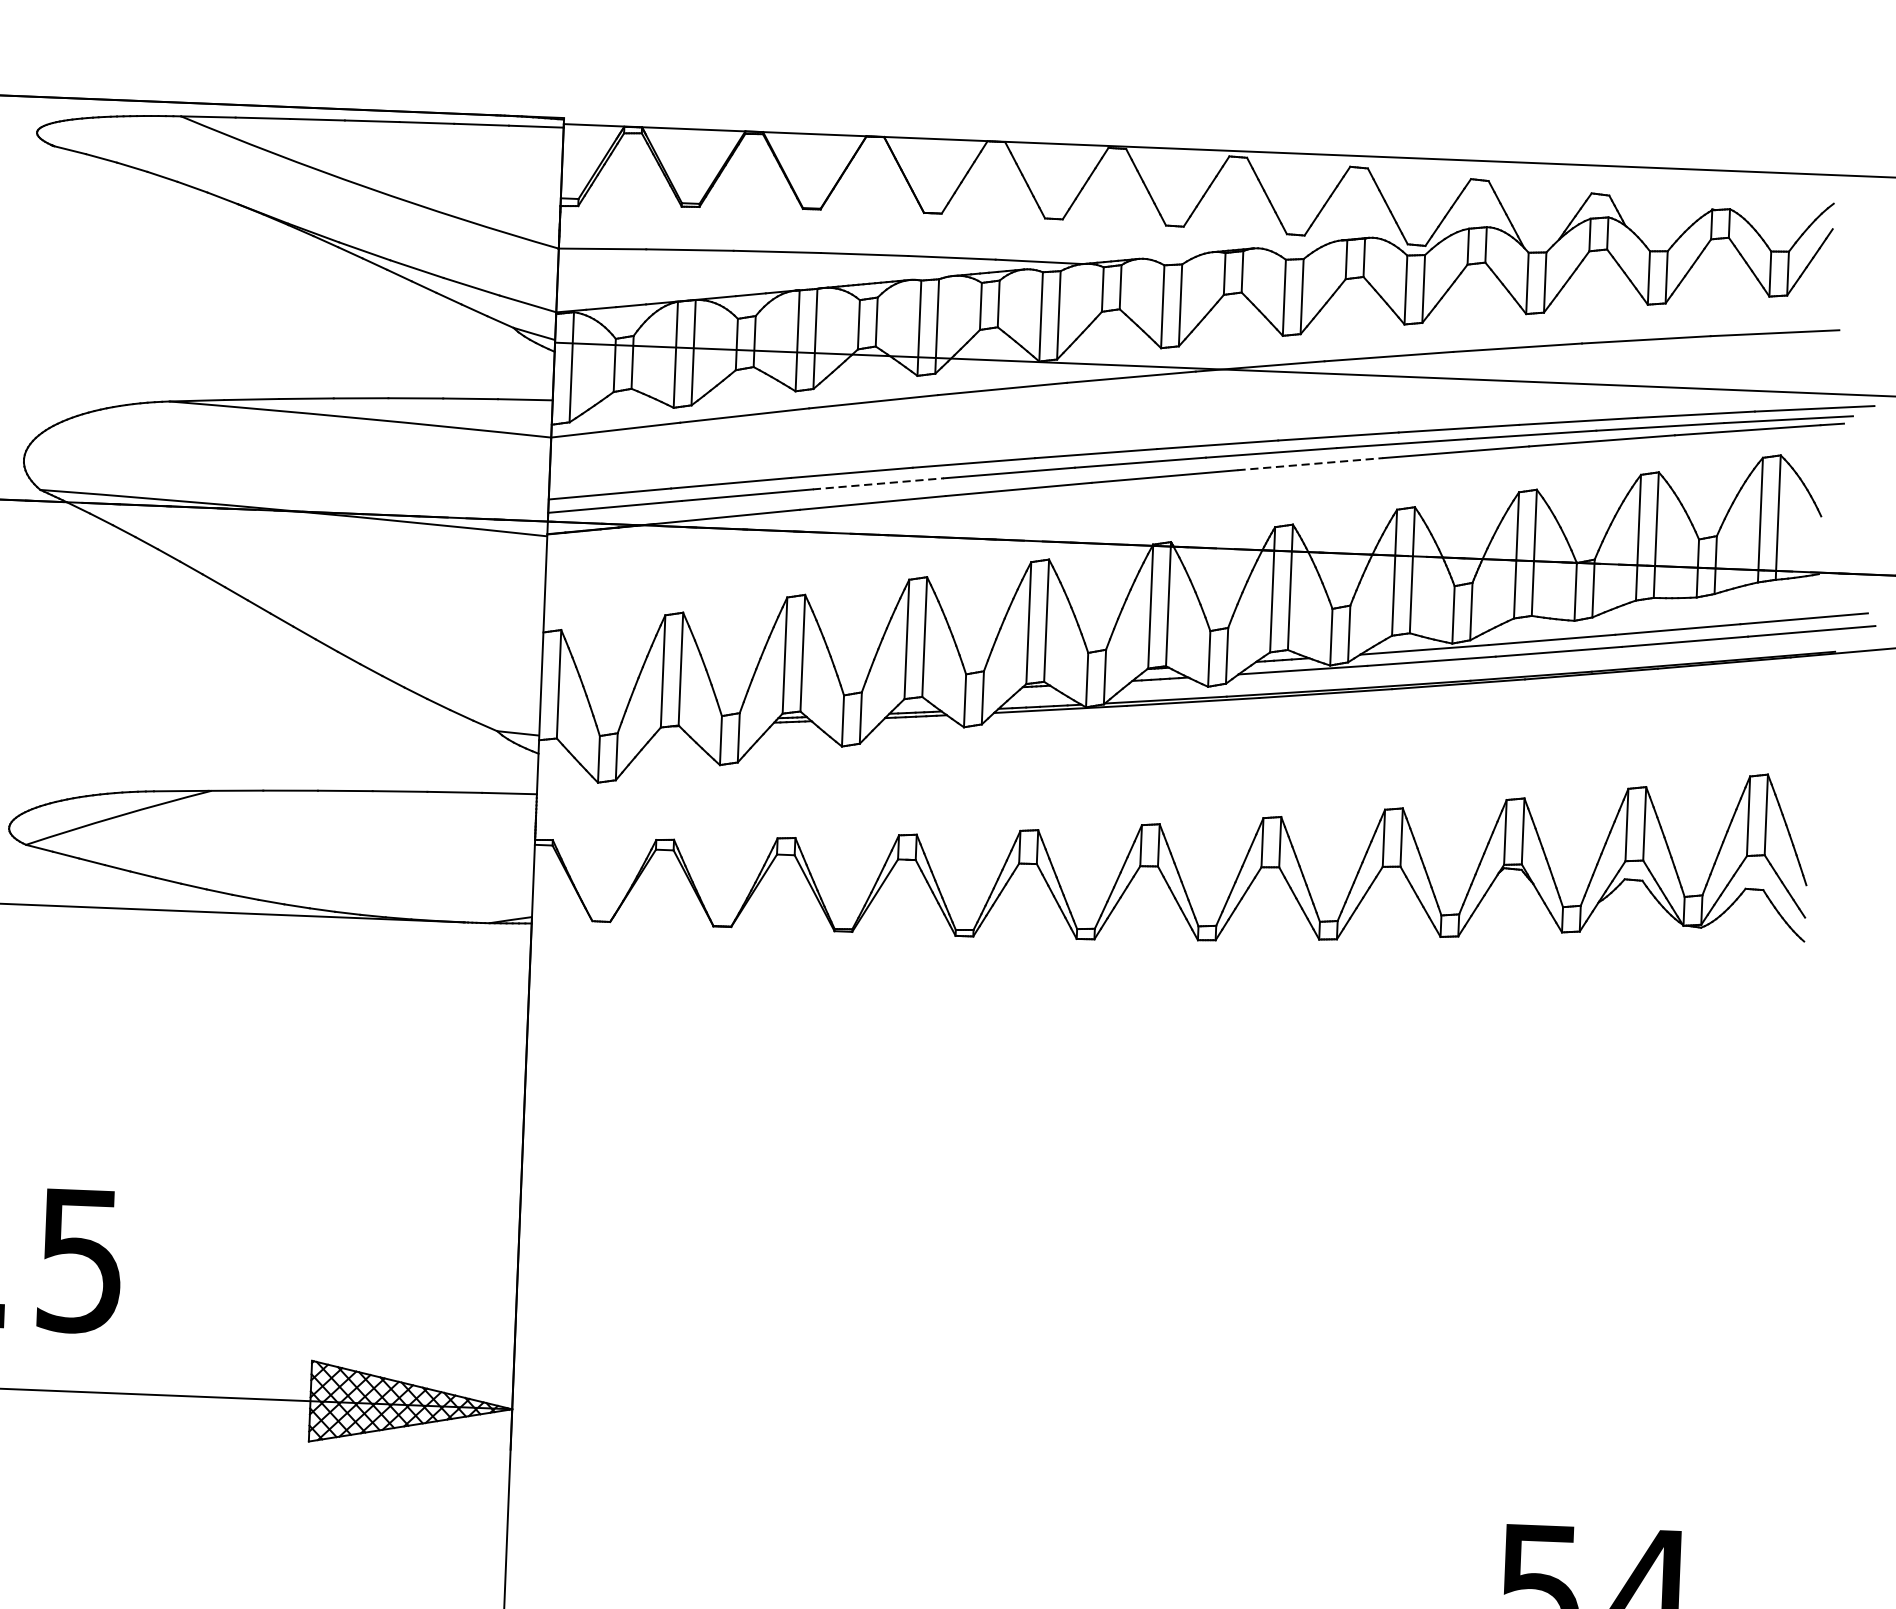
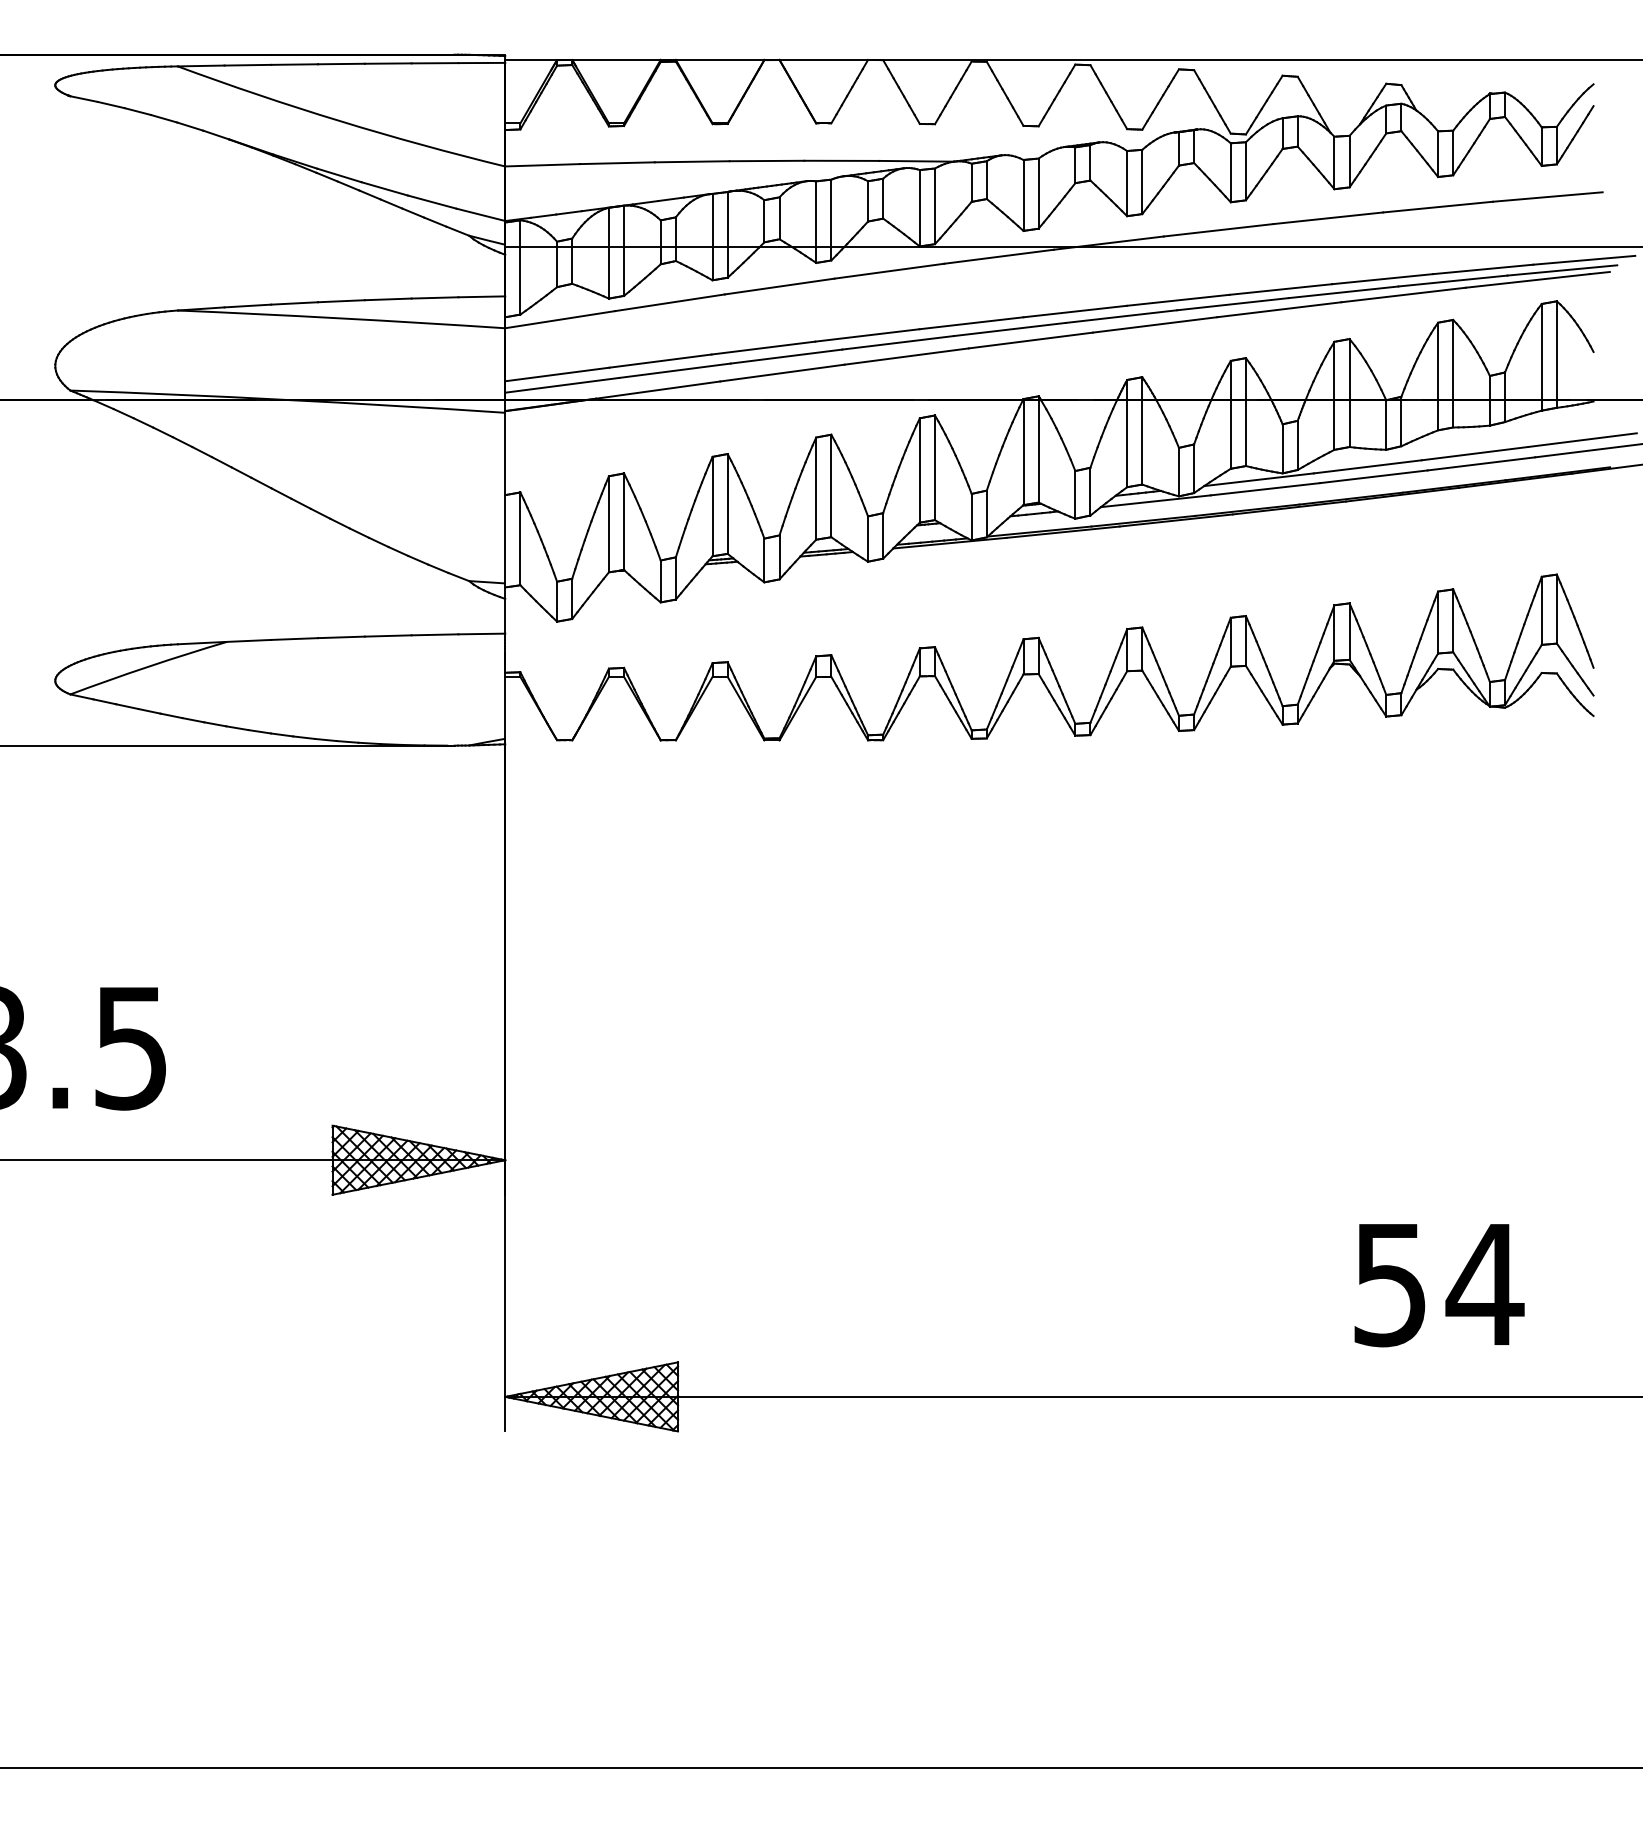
line: (1310, 463) -> (1155, 324), dashed -> solid
line: (878, 483) -> (786, 356), dashed -> solid

